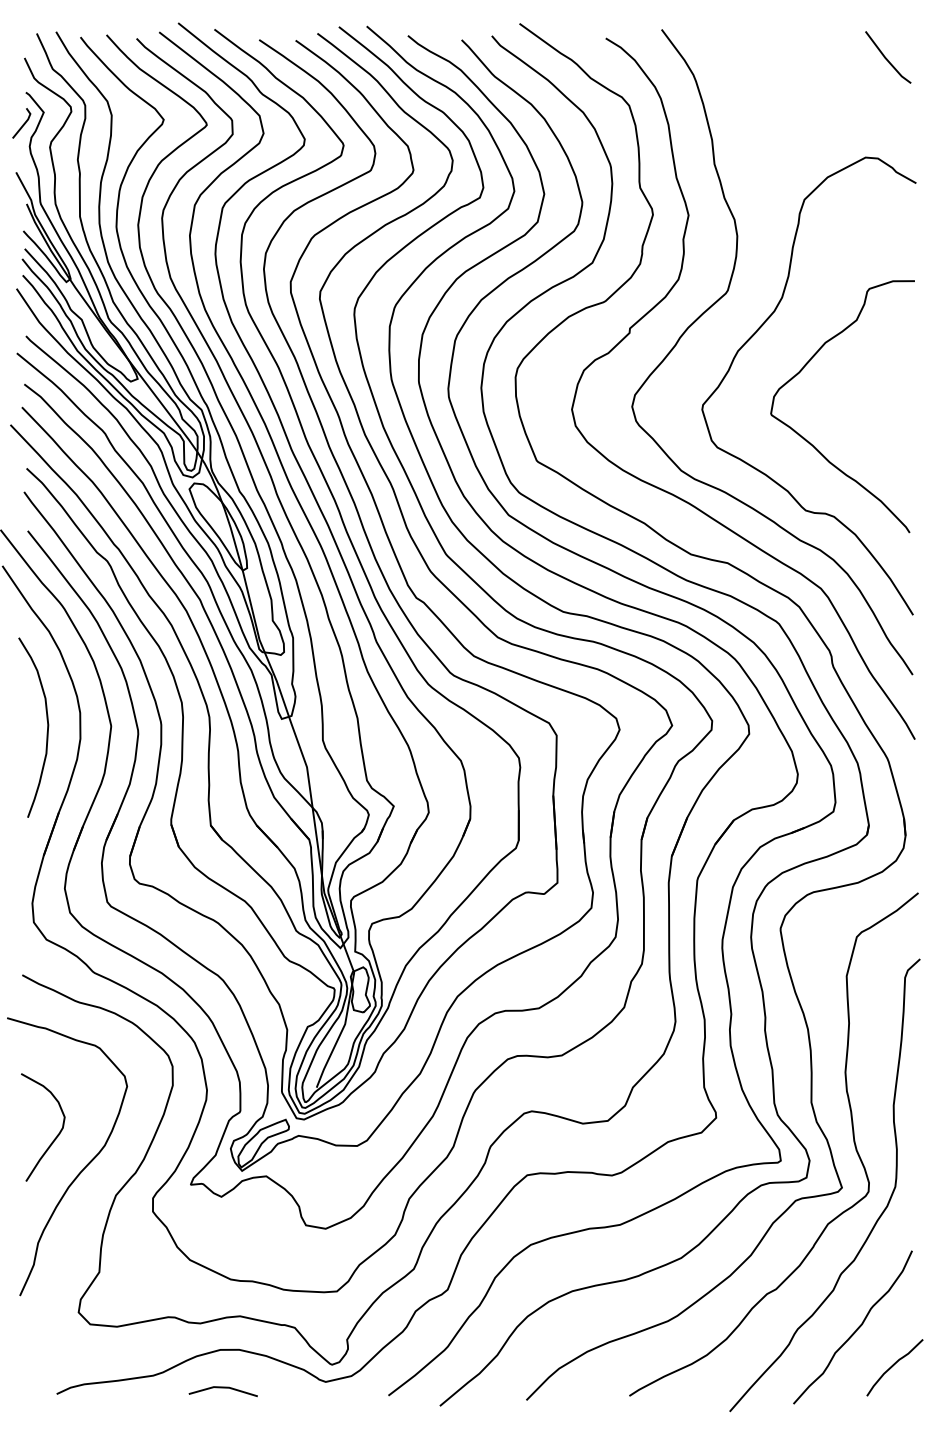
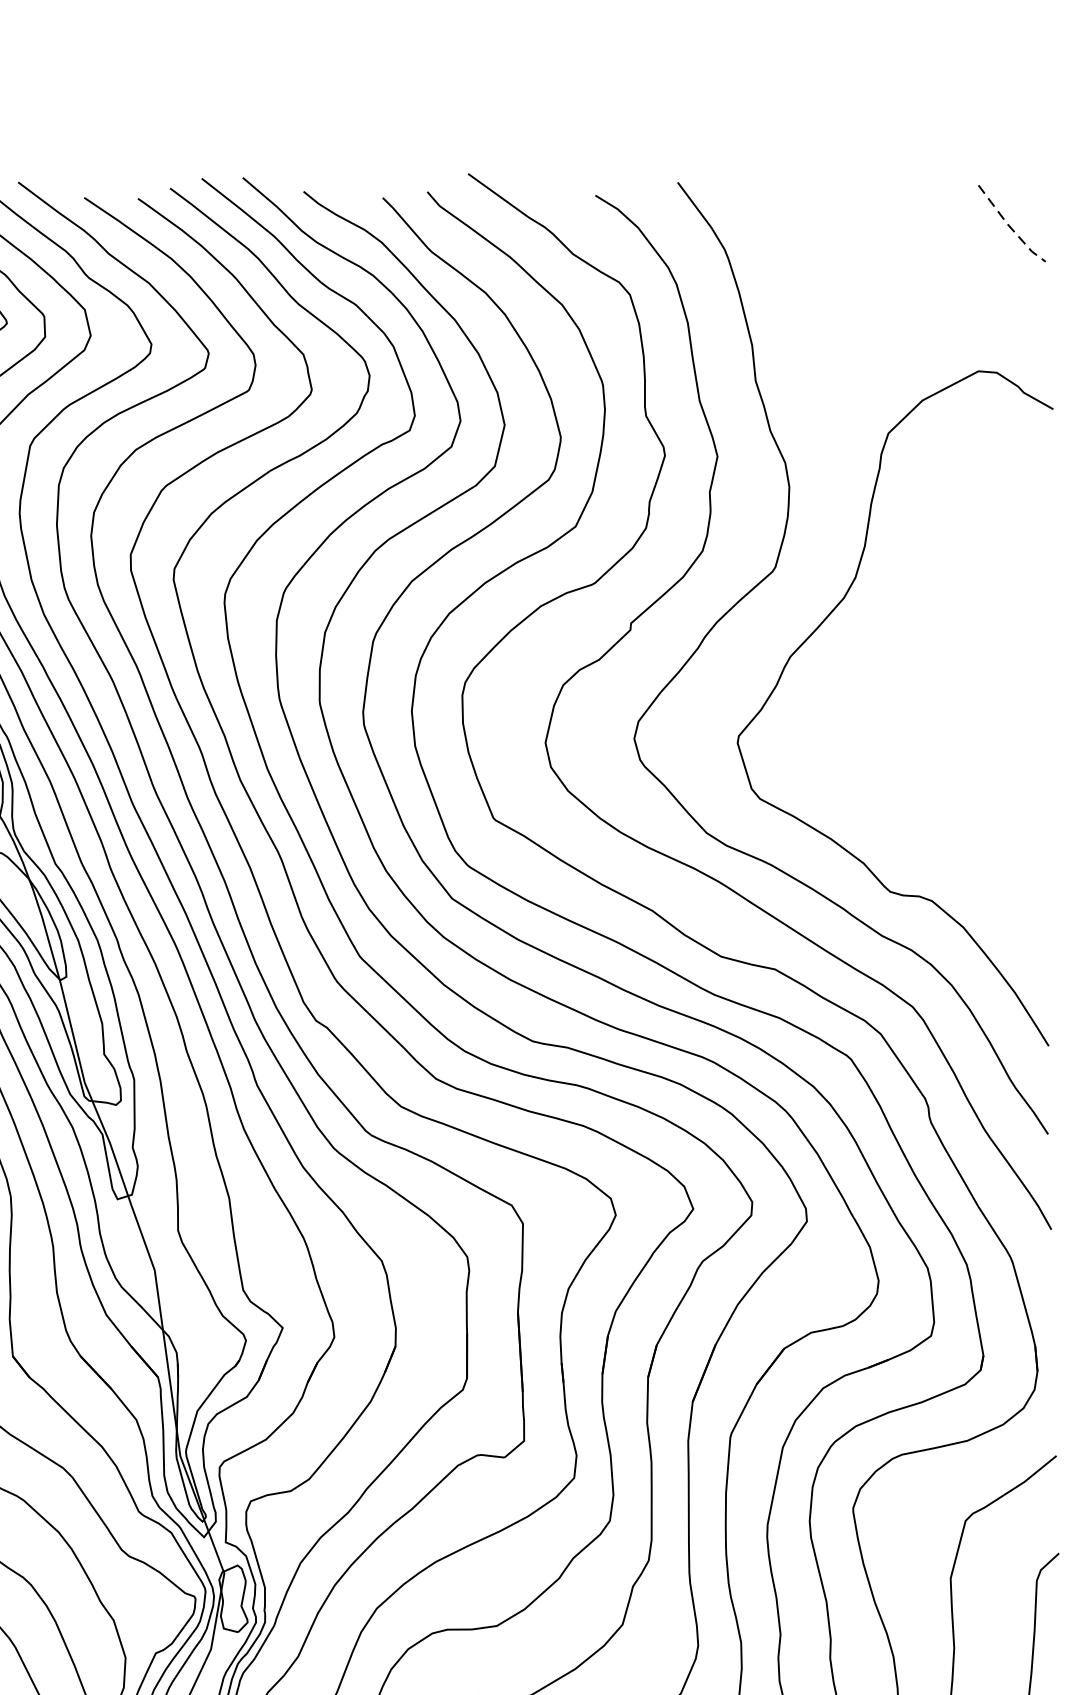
line: (886, 59) -> (1009, 226), solid -> dashed
curve: (809, 441) -> (895, 790), removed

